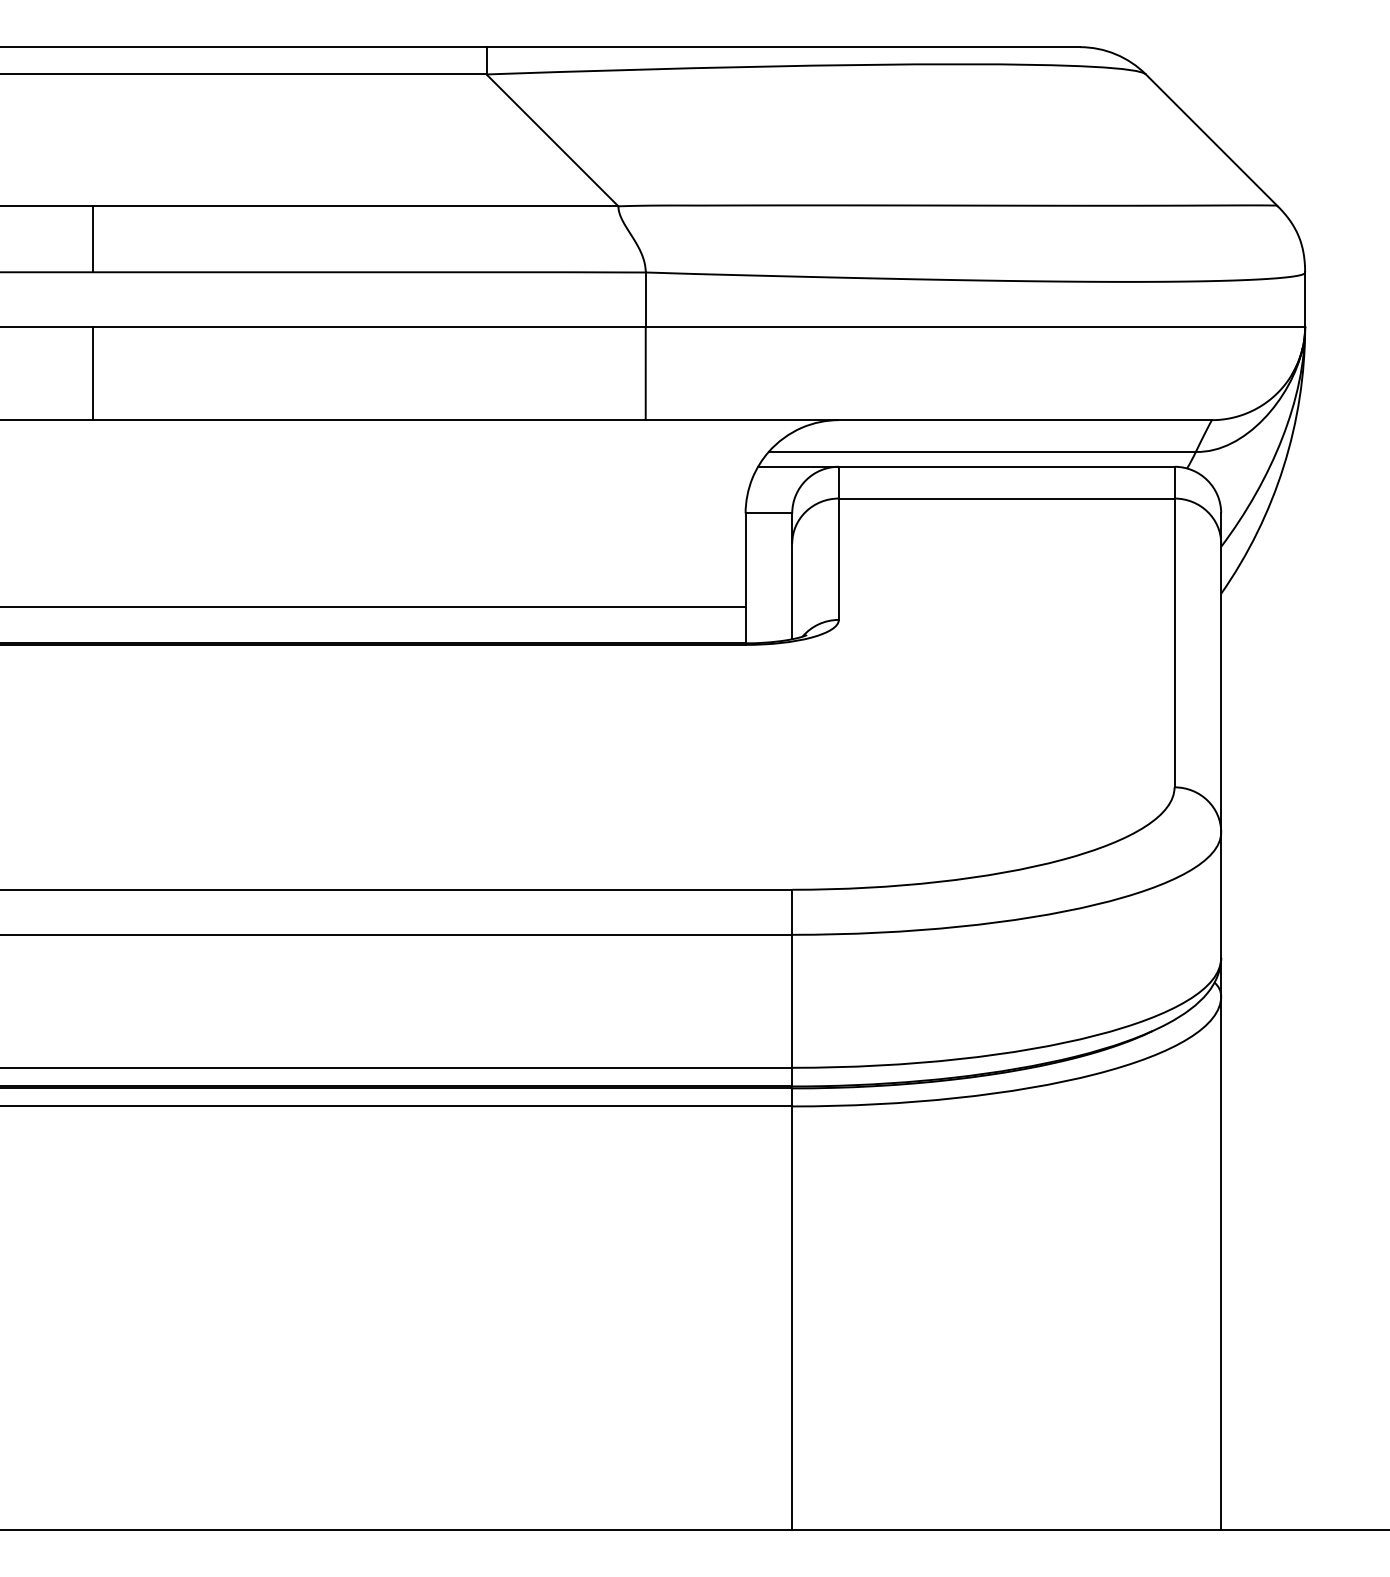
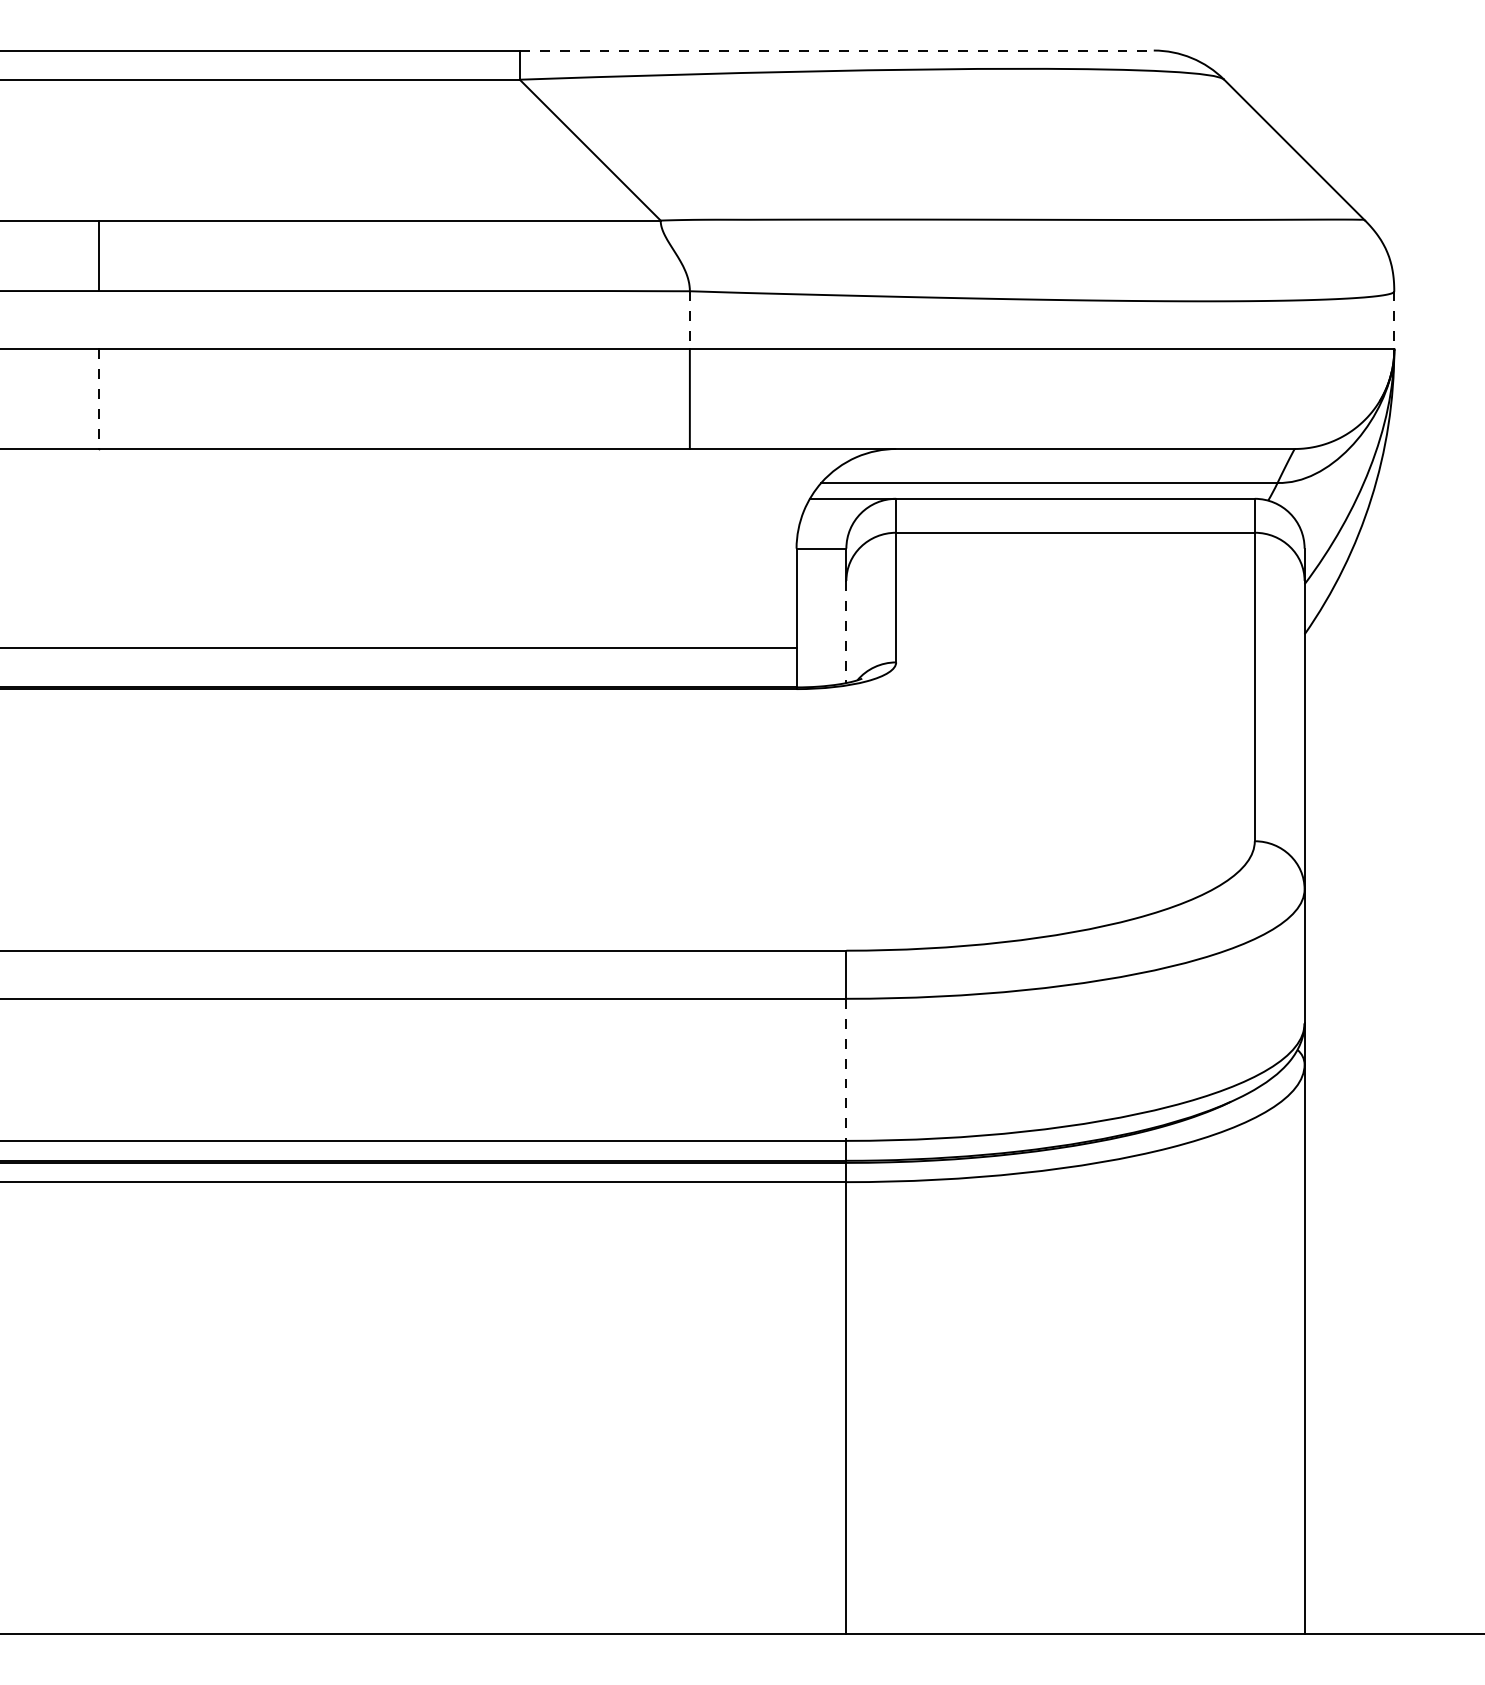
line: (782, 47) -> (836, 50), solid -> dashed
line: (645, 299) -> (689, 320), solid -> dashed
line: (1305, 299) -> (1394, 320), solid -> dashed
line: (93, 373) -> (99, 399), solid -> dashed
line: (792, 591) -> (846, 632), solid -> dashed
line: (792, 1001) -> (846, 1070), solid -> dashed

